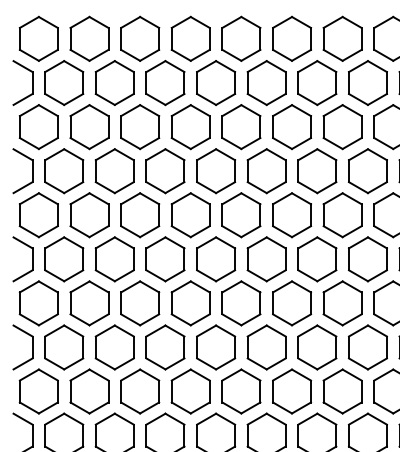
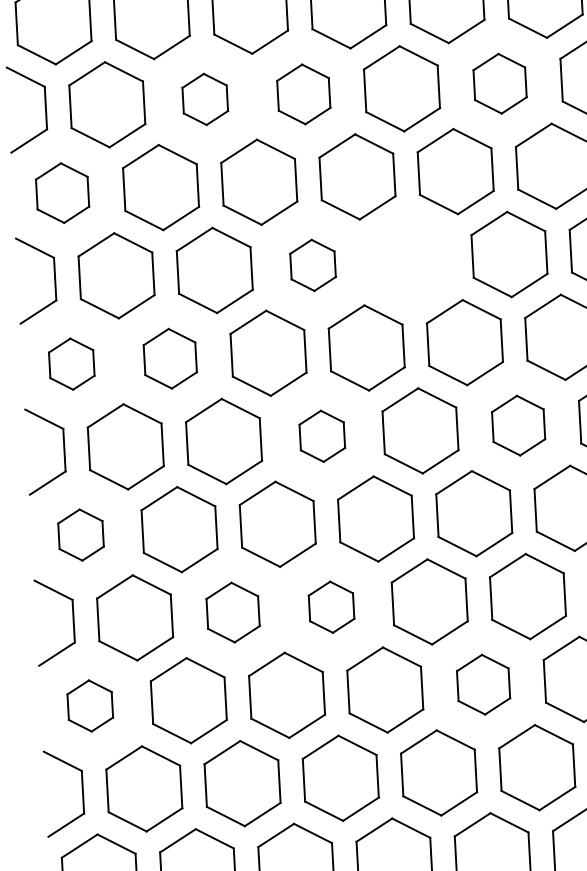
part: (114, 82) -> (204, 98), size x0.6
part: (165, 83) -> (303, 95), size x0.7
part: (266, 83) -> (499, 84), size x0.7
part: (38, 127) -> (62, 193), size x0.7
part: (165, 171) -> (313, 265), size x0.6
part: (216, 171) -> (412, 260), removed
part: (38, 215) -> (71, 364), size x0.6
part: (89, 215) -> (170, 359), size x0.7
part: (165, 259) -> (322, 436), size x0.6
part: (266, 259) -> (518, 425), size x0.7
part: (38, 303) -> (80, 535), size x0.6
part: (114, 347) -> (232, 612), size x0.7
part: (165, 347) -> (331, 607), size x0.6
part: (38, 391) -> (89, 706), size x0.6
part: (241, 391) -> (483, 684), size x0.7

